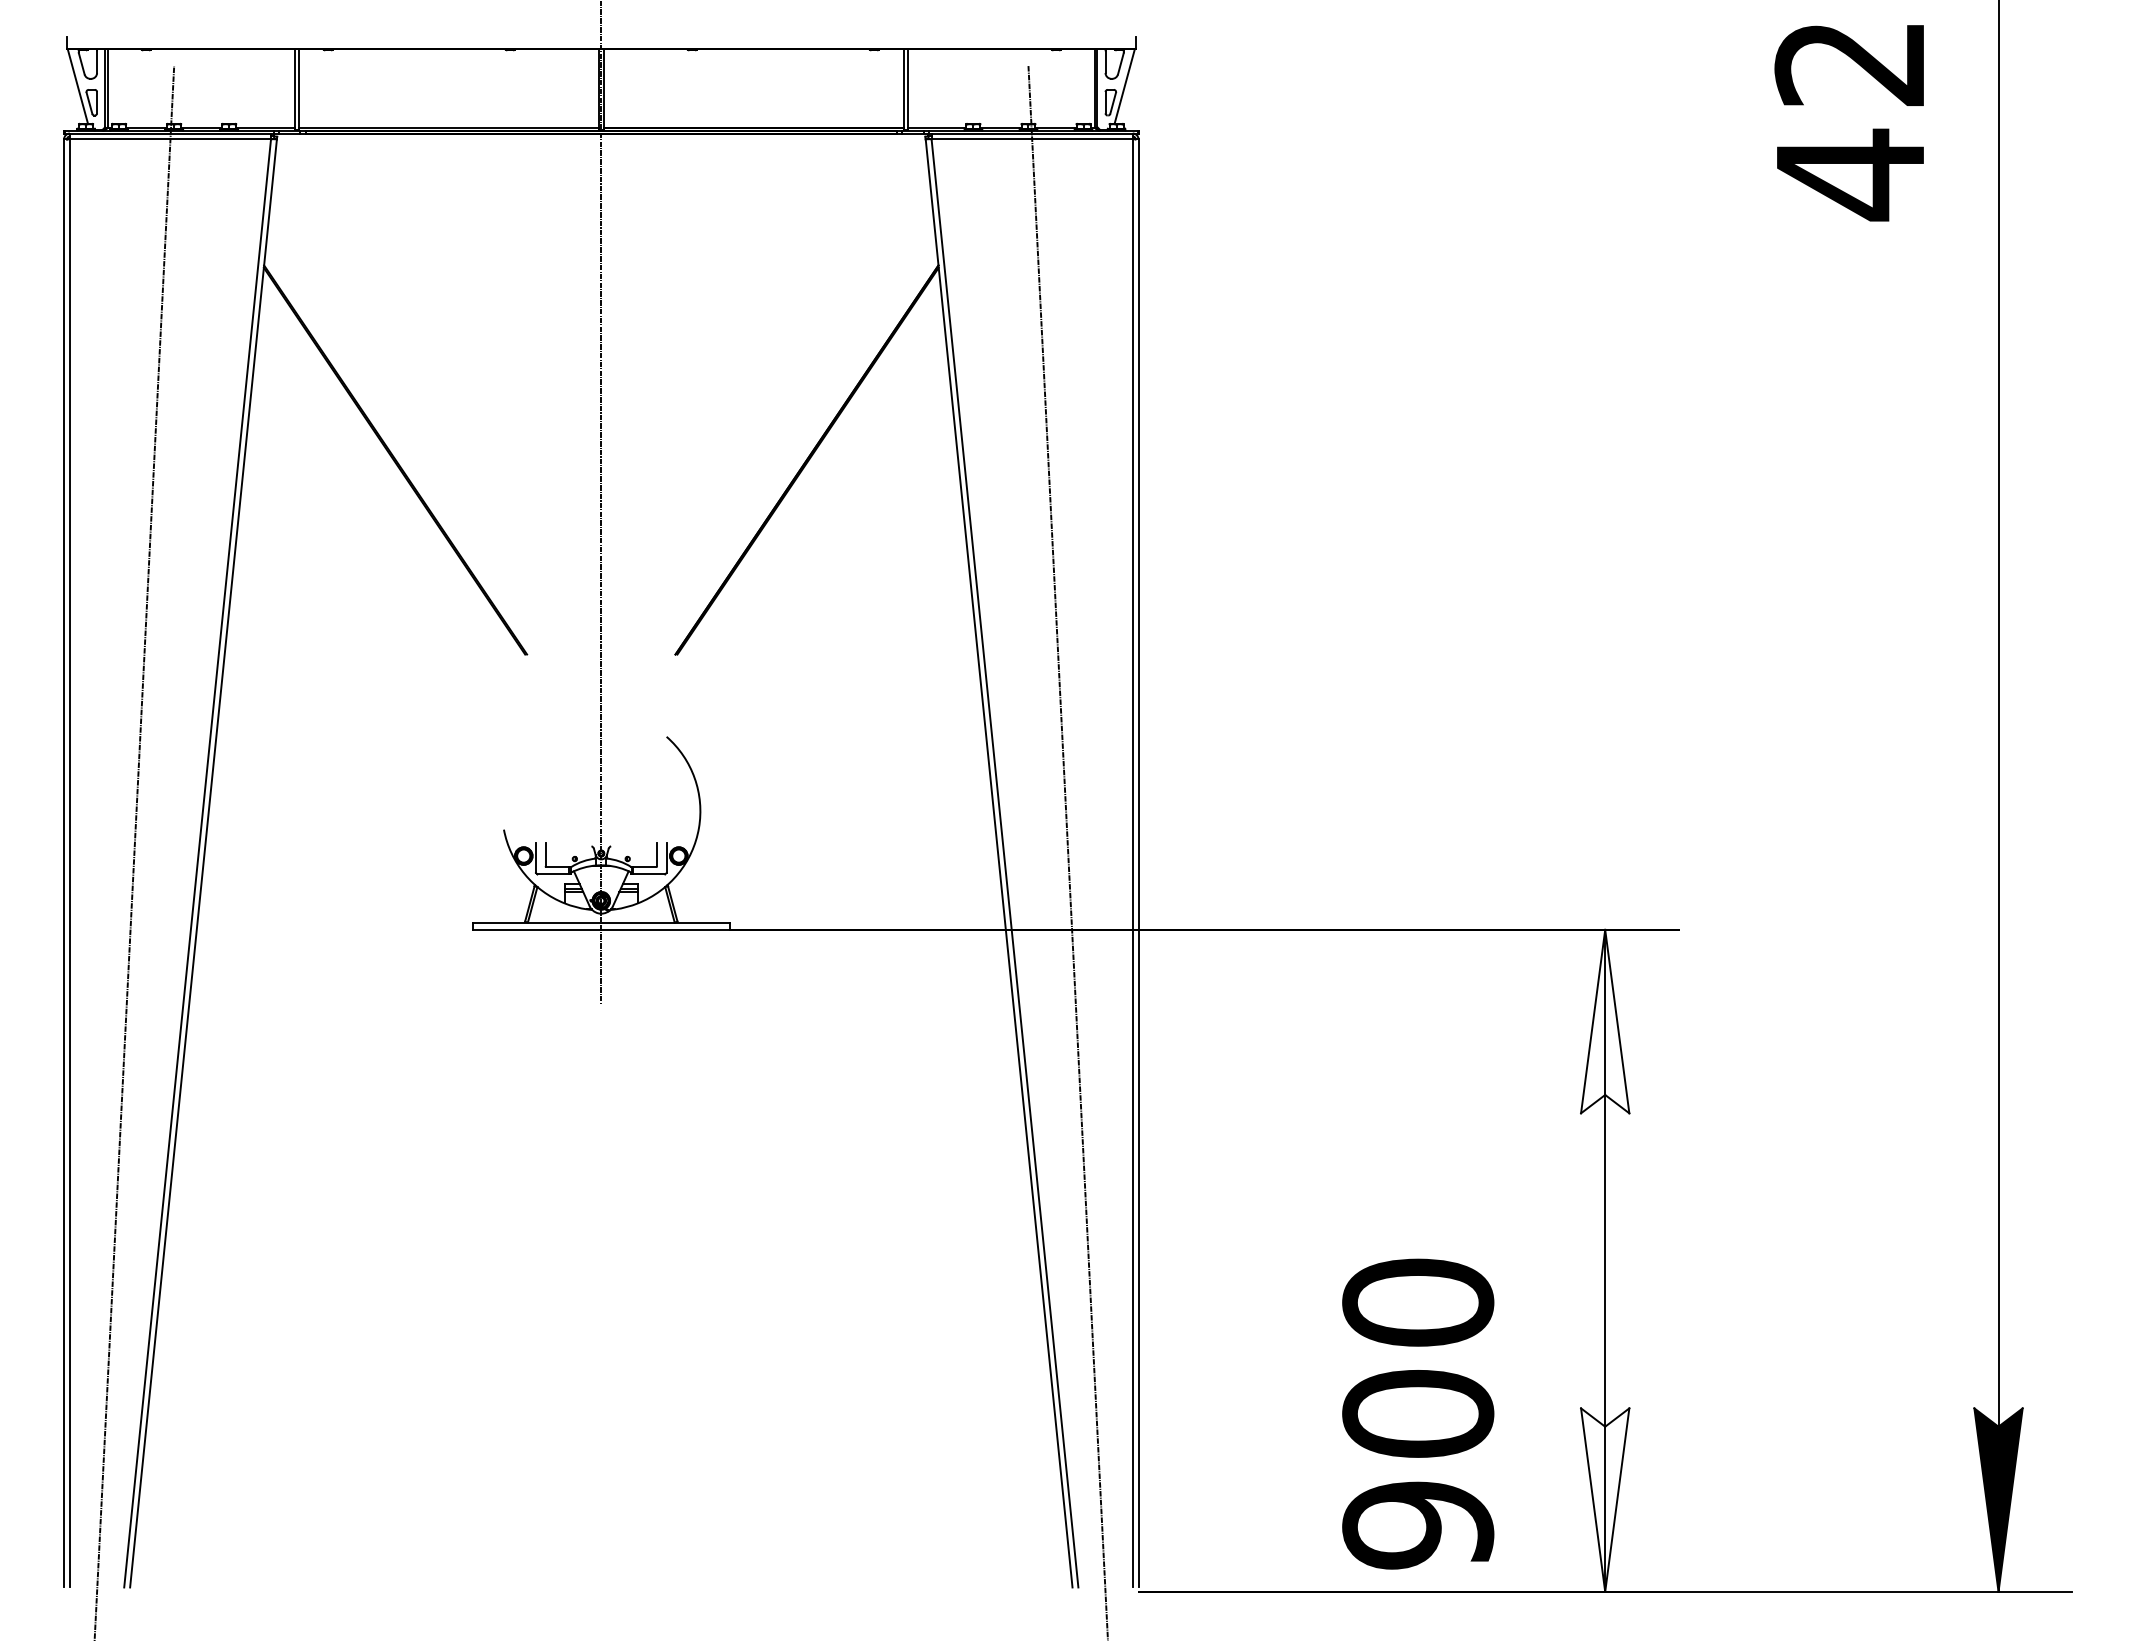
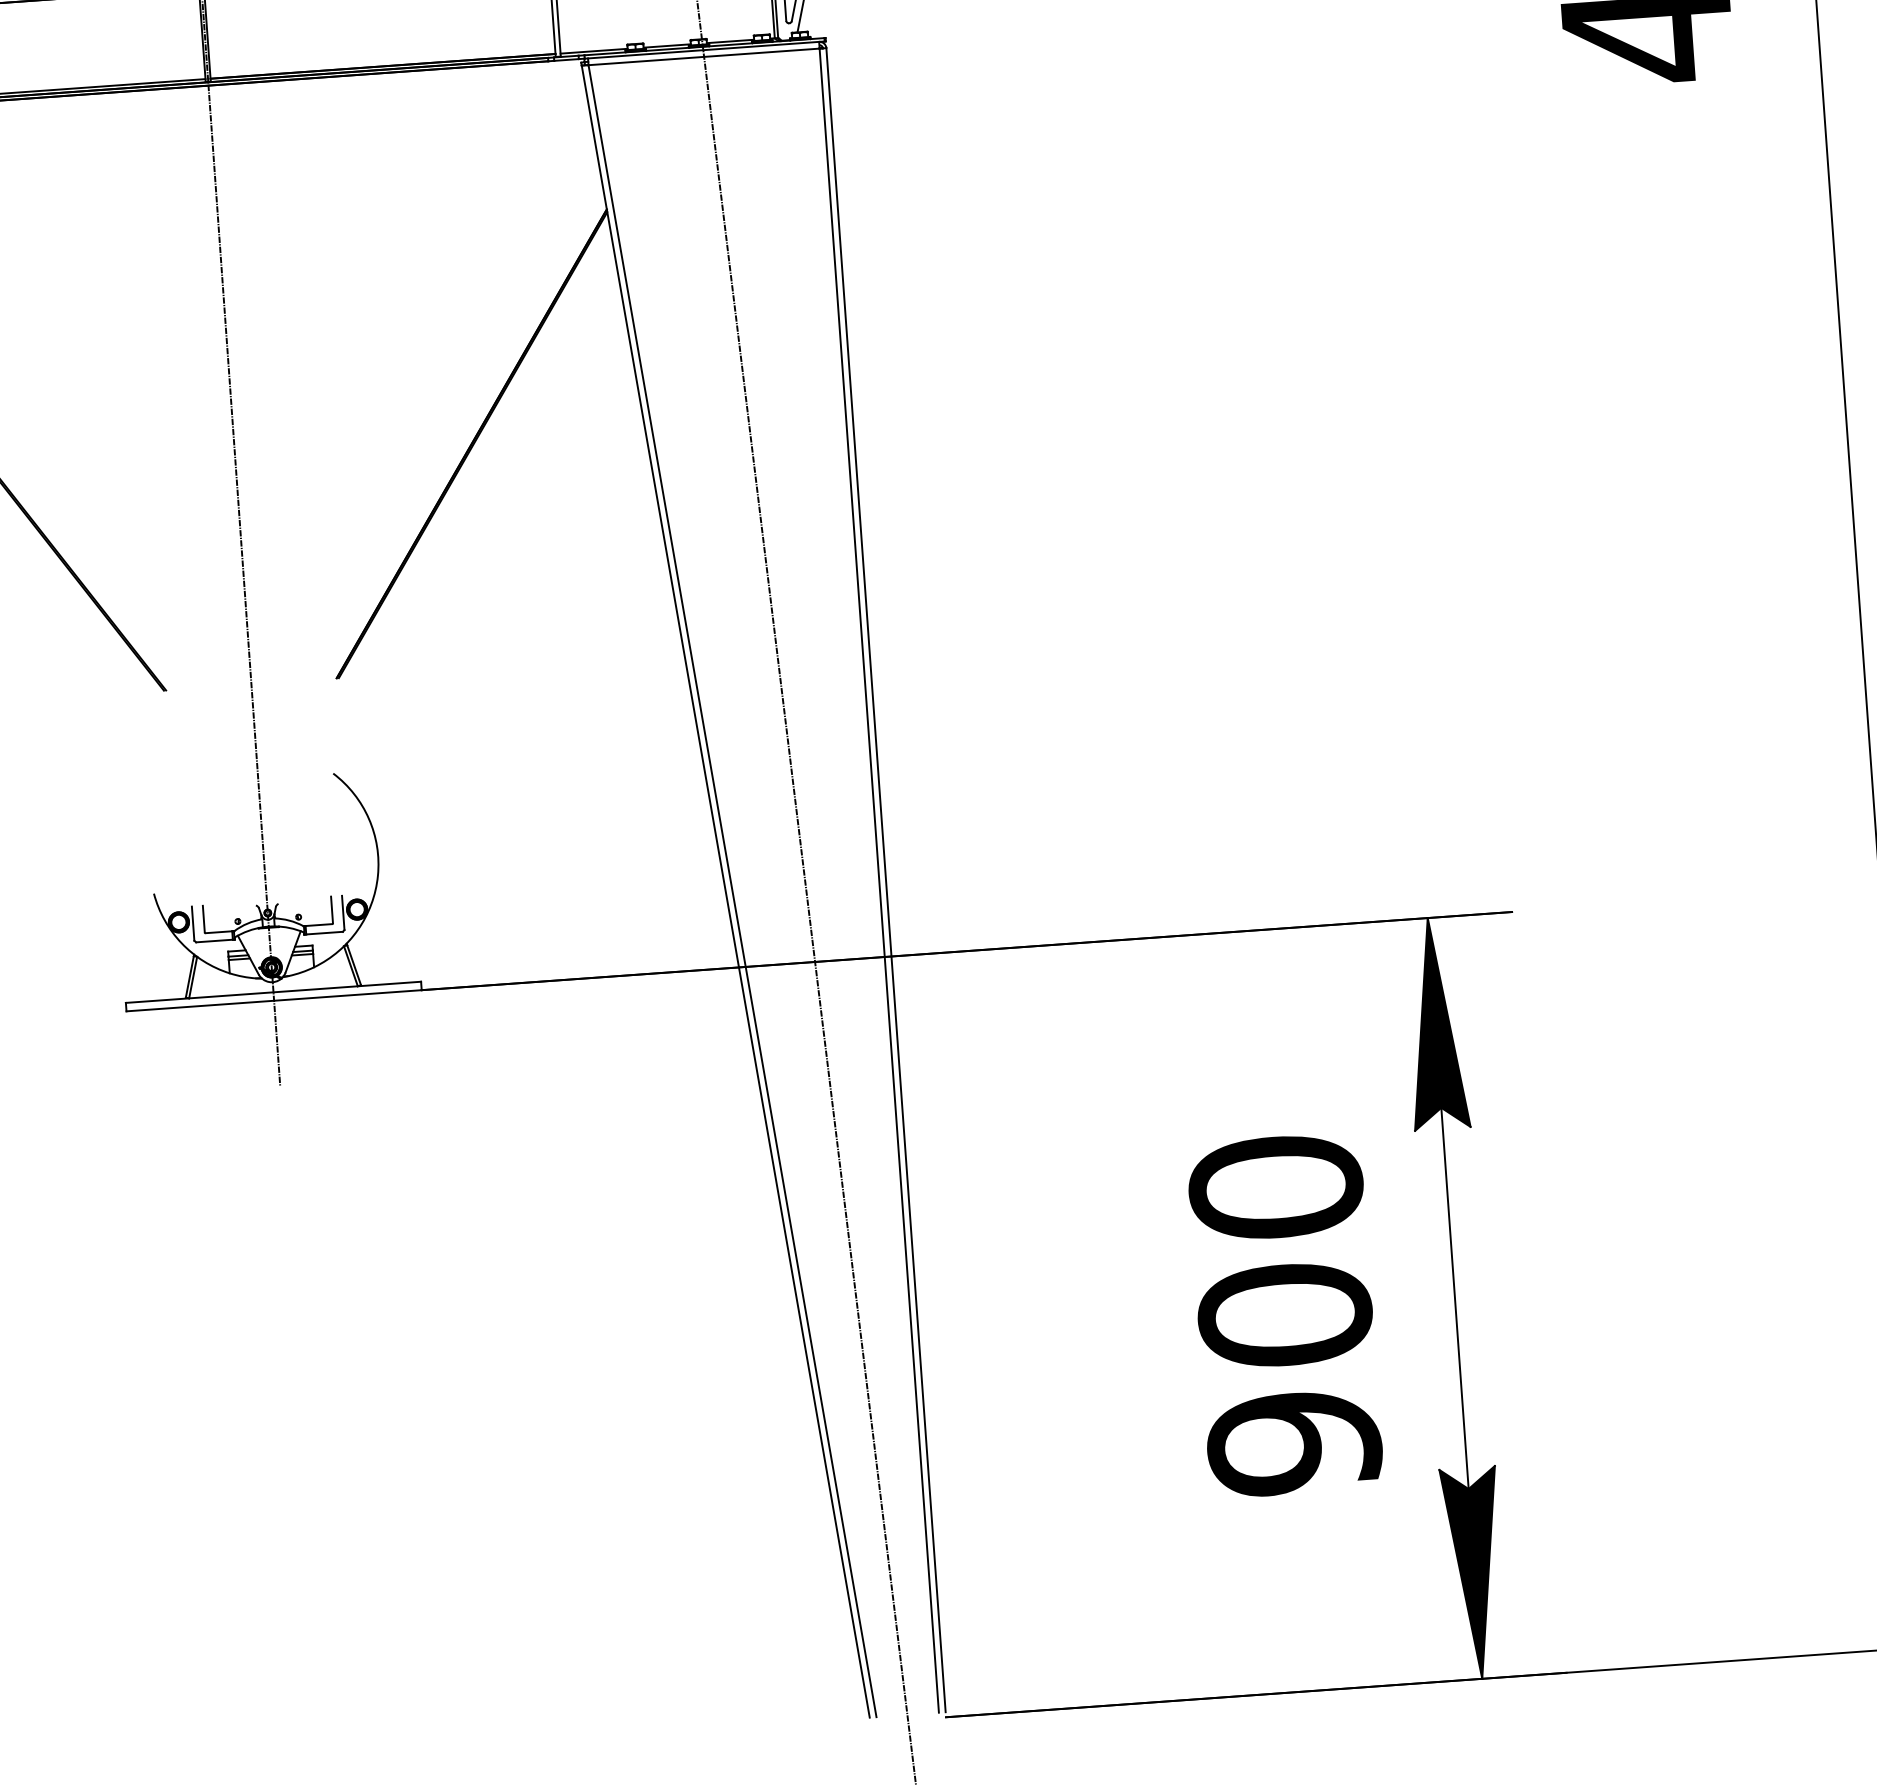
fill: (1605, 1021) -> (1435, 1023), added
text: (1418, 1413) -> (1285, 1314), moved
fill: (1605, 1499) -> (1474, 1572), added

